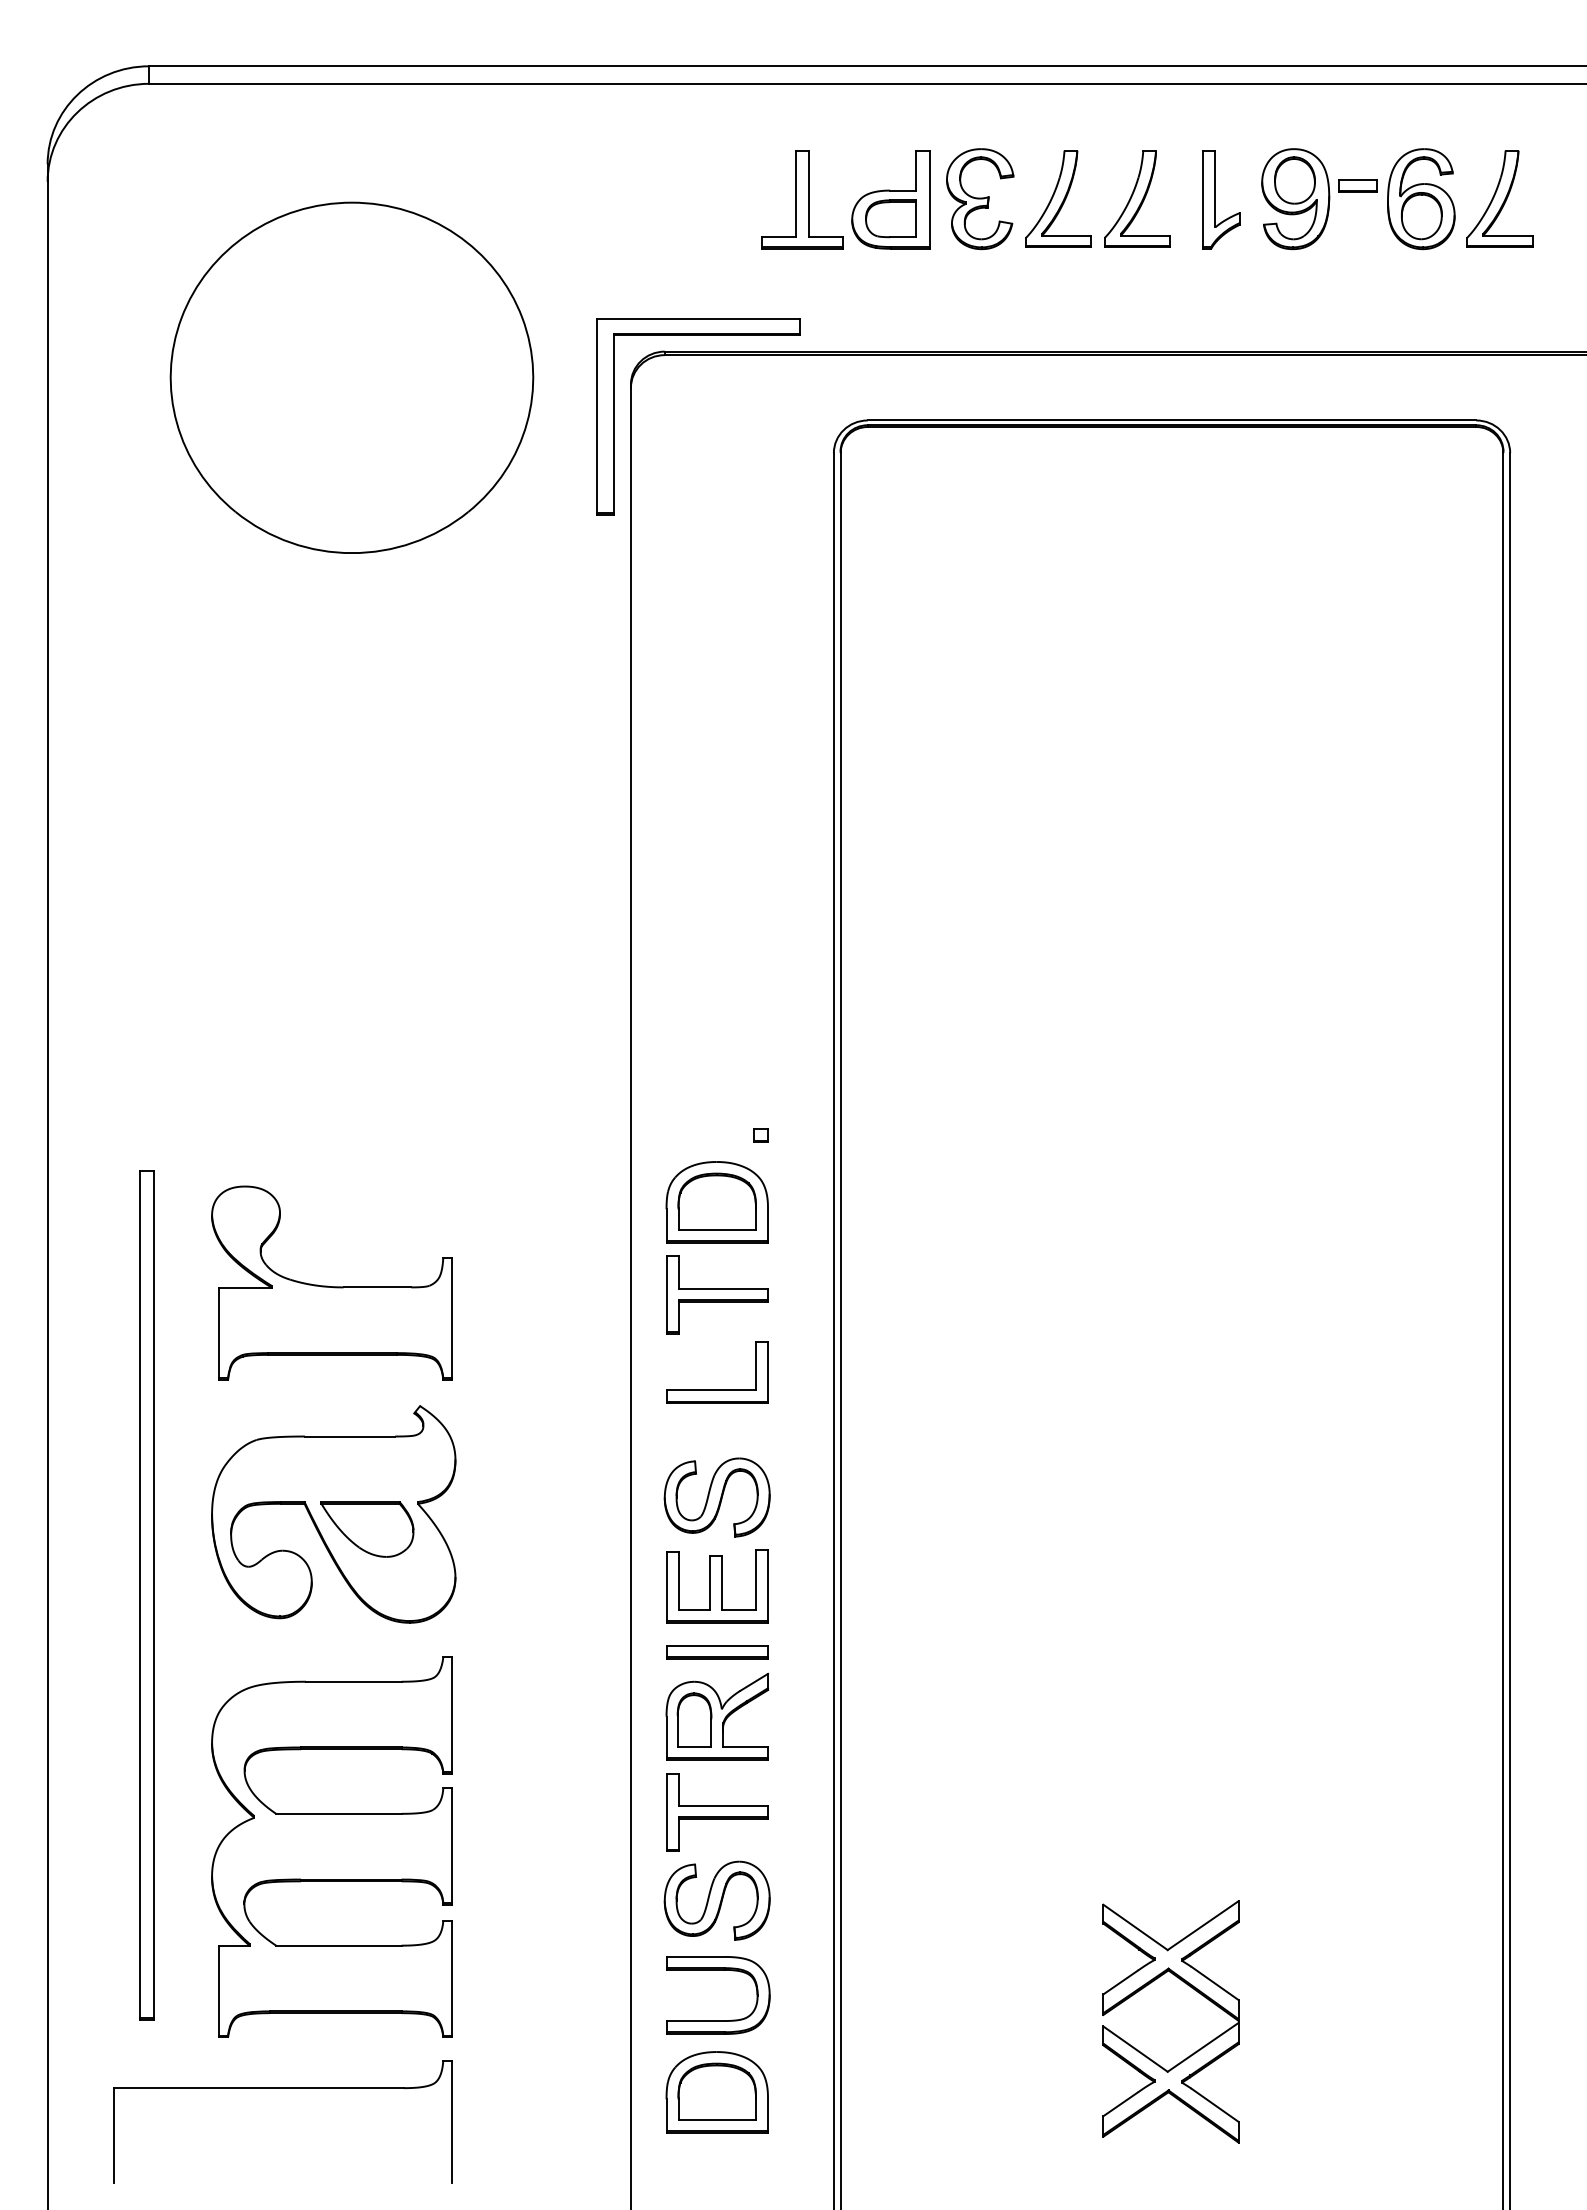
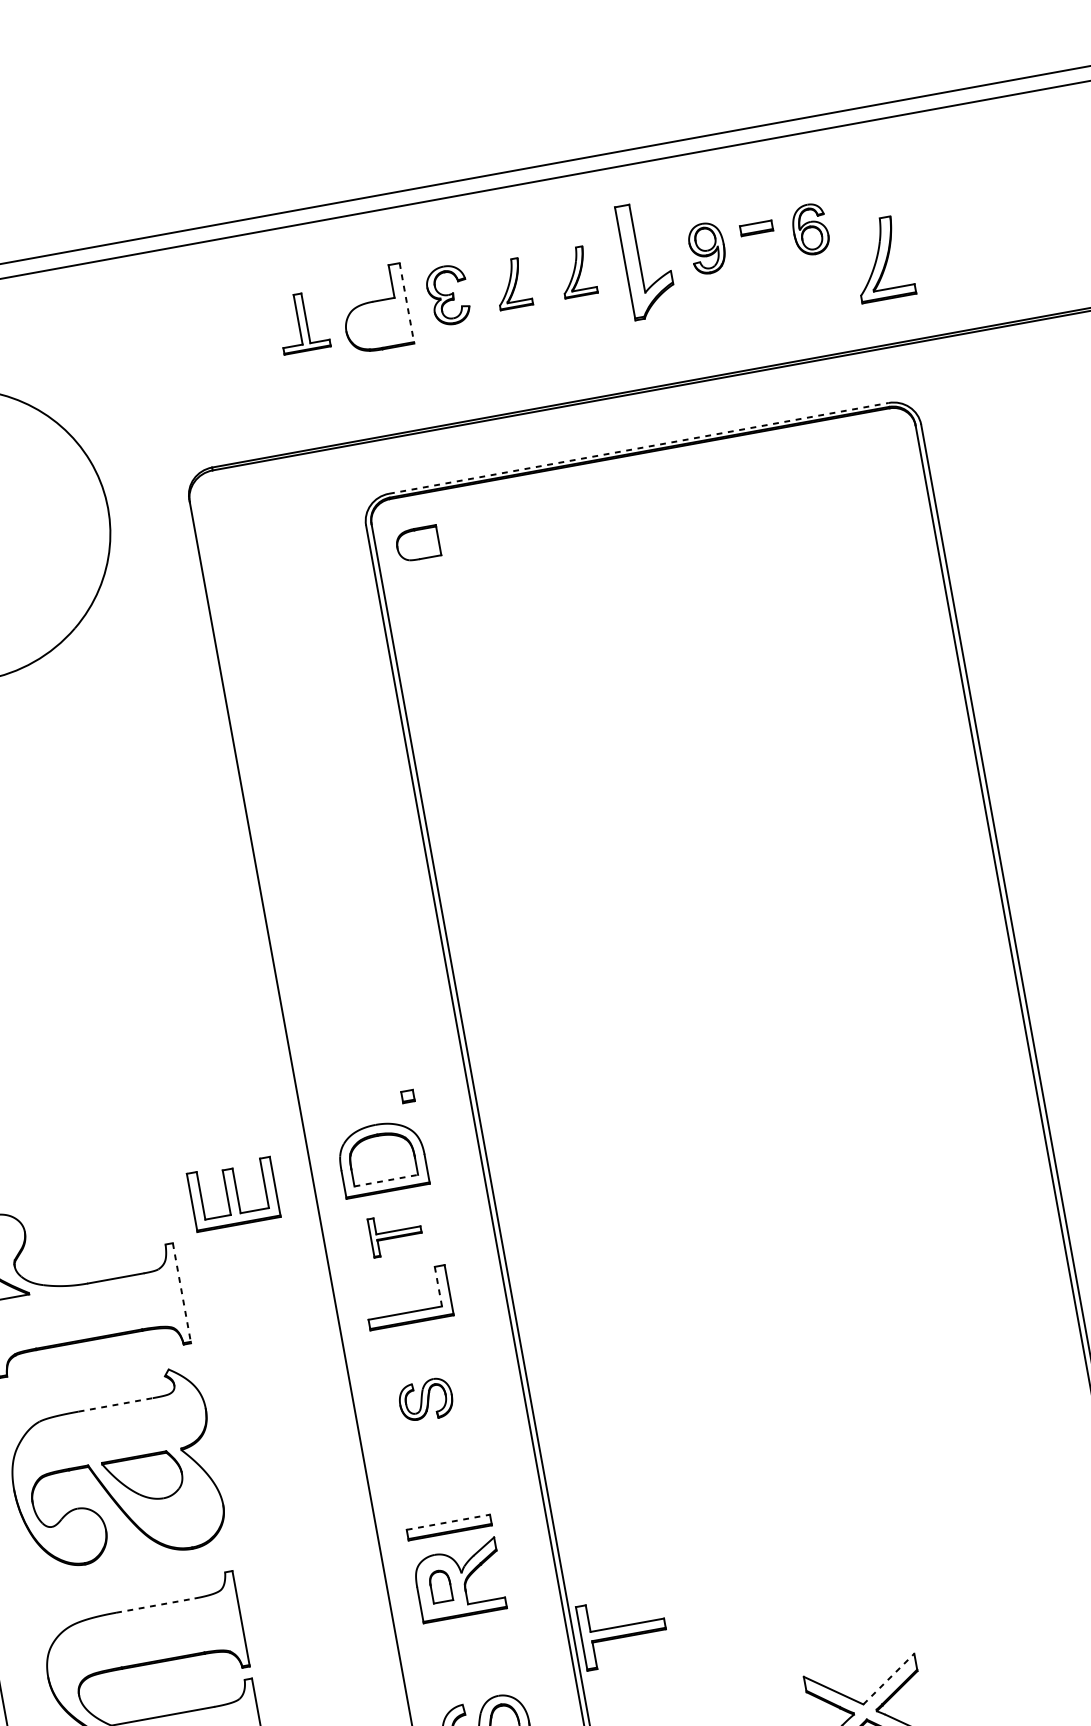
part: (1058, 198) -> (512, 283), size x0.6
part: (1137, 198) -> (577, 271), size x0.6
part: (1499, 198) -> (881, 258), moved
part: (802, 199) -> (302, 322), size x0.7
line: (929, 199) -> (406, 303), solid -> dashed
part: (980, 199) -> (448, 295), size x0.7
part: (1221, 199) -> (646, 259), size x1.4
part: (1295, 199) -> (707, 248), size x0.6
part: (1421, 199) -> (810, 229), size x0.6
part: (890, 218) -> (417, 543), moved
part: (698, 335) -> (237, 449), removed
line: (1172, 420) -> (639, 448), solid -> dashed
line: (717, 1230) -> (386, 1181), solid -> dashed
part: (717, 1294) -> (396, 1233), size x0.6
line: (452, 1319) -> (182, 1293), solid -> dashed
line: (756, 1365) -> (438, 1285), solid -> dashed
line: (350, 1436) -> (116, 1404), solid -> dashed
part: (716, 1497) -> (425, 1400), size x0.6
part: (717, 1586) -> (233, 1194), moved
line: (717, 1646) -> (448, 1522), solid -> dashed
line: (353, 1681) -> (155, 1605), solid -> dashed
part: (694, 1719) -> (440, 1585), size x0.7
part: (717, 1812) -> (623, 1631), moved
line: (1203, 1925) -> (889, 1678), solid -> dashed

